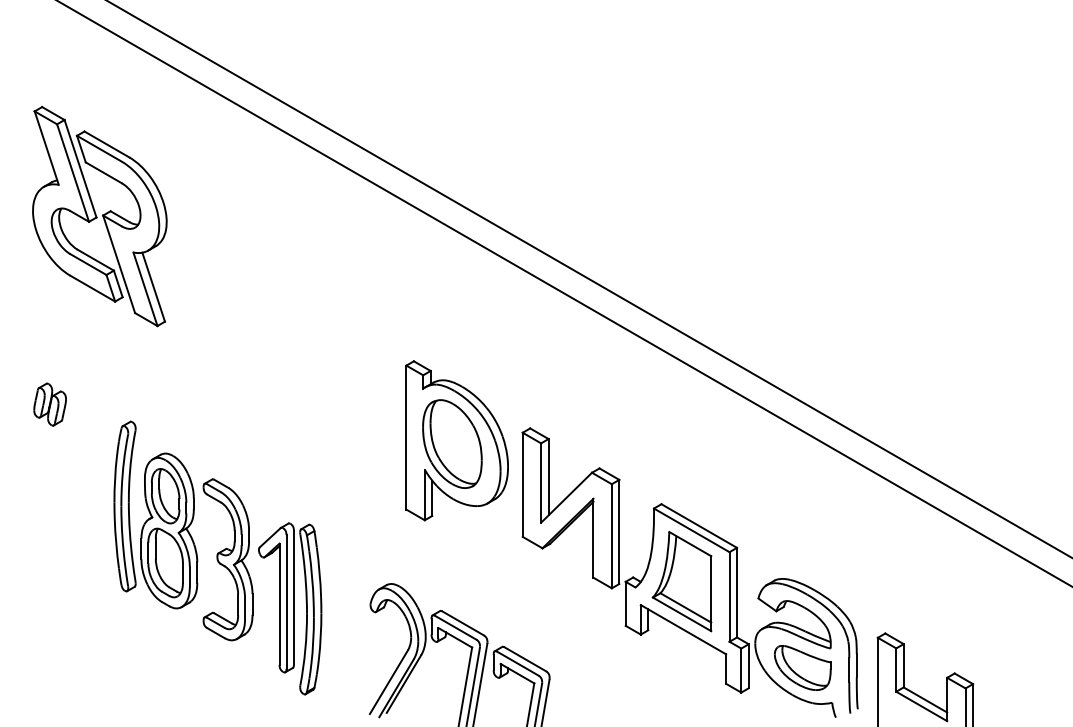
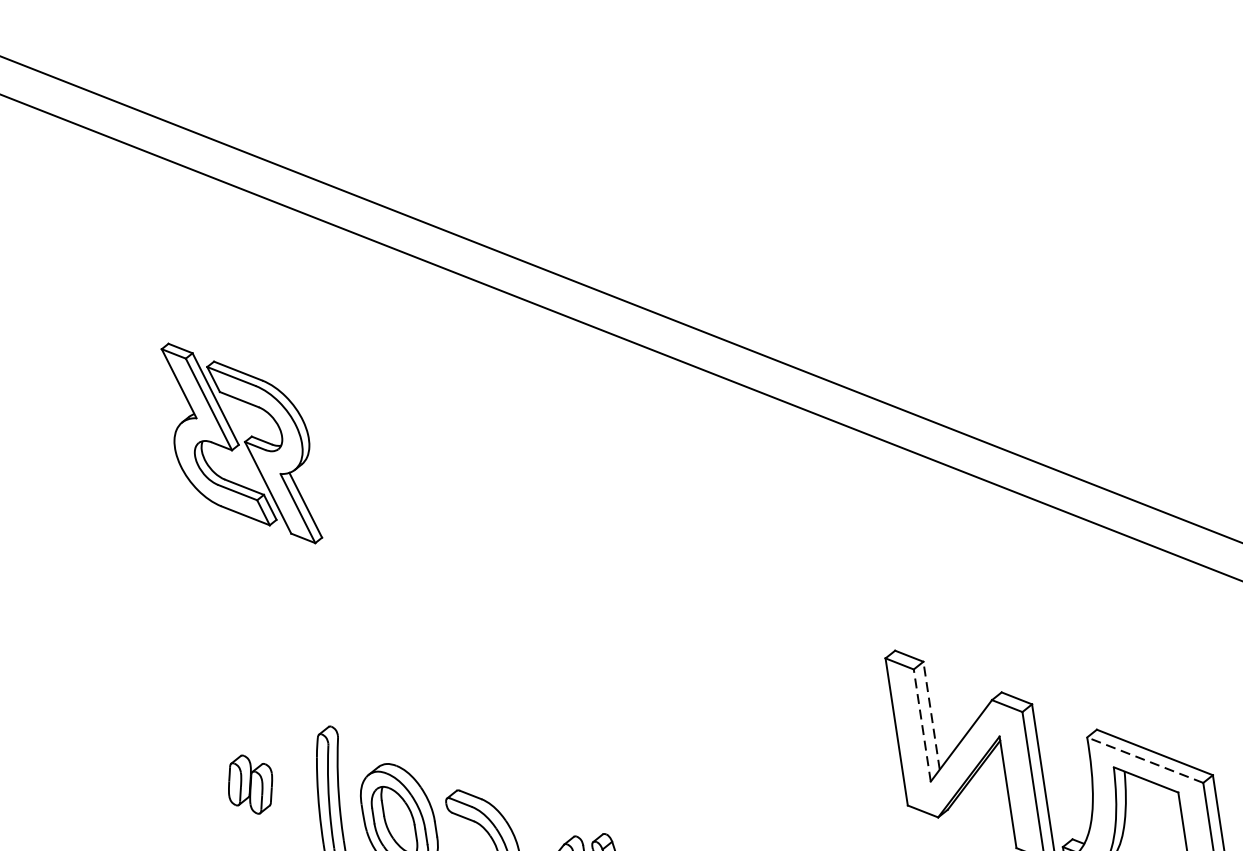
part: (99, 216) -> (241, 443), size x0.7
part: (49, 404) -> (249, 784), moved
part: (456, 440) -> (793, 683), removed
line: (548, 476) -> (931, 714), solid -> dashed
line: (541, 483) -> (922, 726), solid -> dashed
line: (691, 530) -> (1144, 760), solid -> dashed

